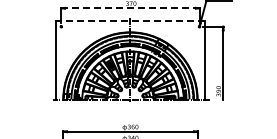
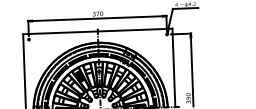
line: (130, 8) -> (97, 18), dashed -> solid
line: (130, 21) -> (97, 31), dashed -> solid

